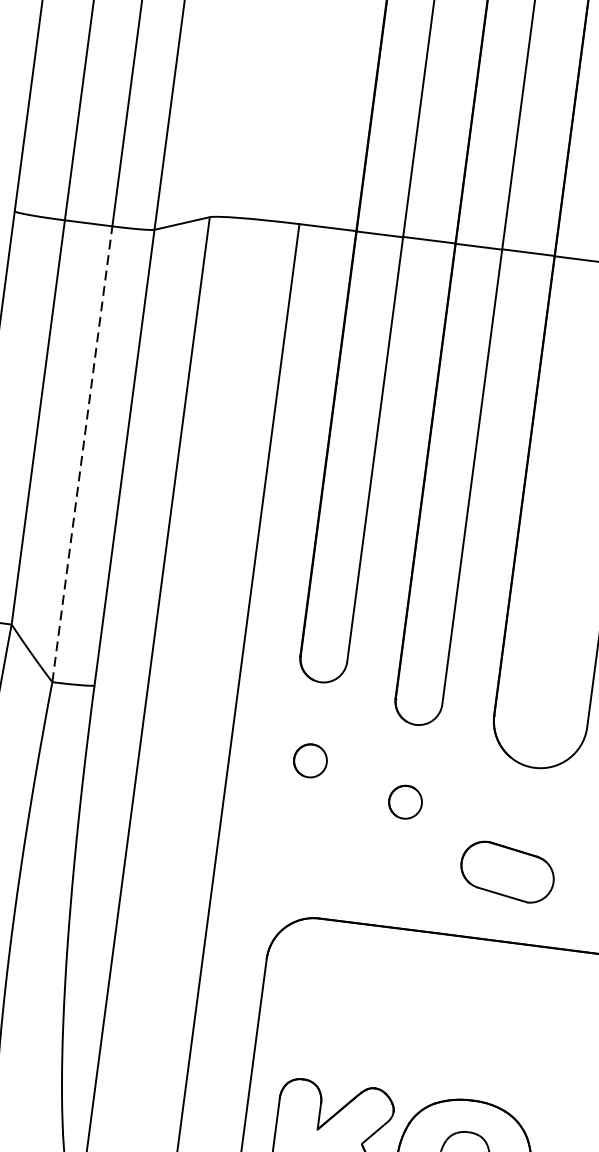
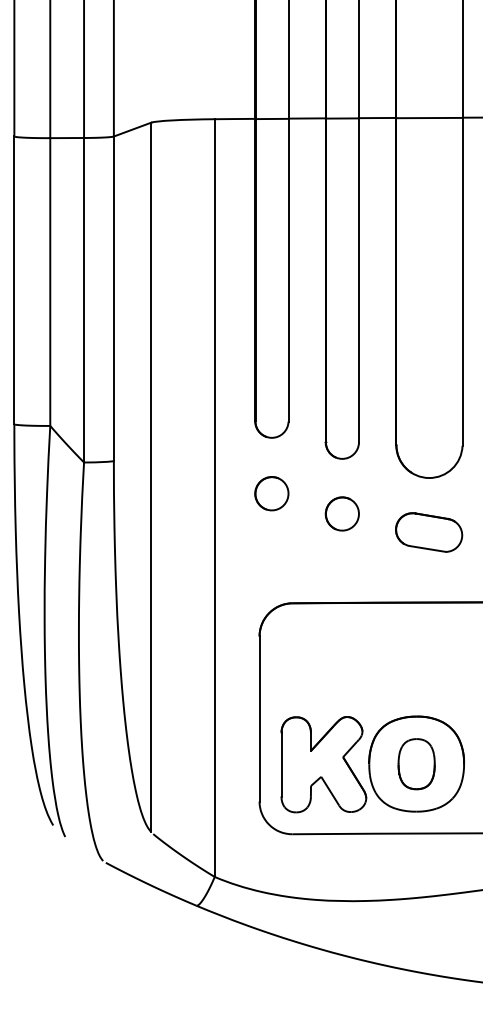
line: (83, 453) -> (84, 299), dashed -> solid
part: (309, 760) -> (271, 493), size x1.43
part: (404, 801) -> (341, 513), size x1.43
part: (508, 872) -> (429, 532), moved

